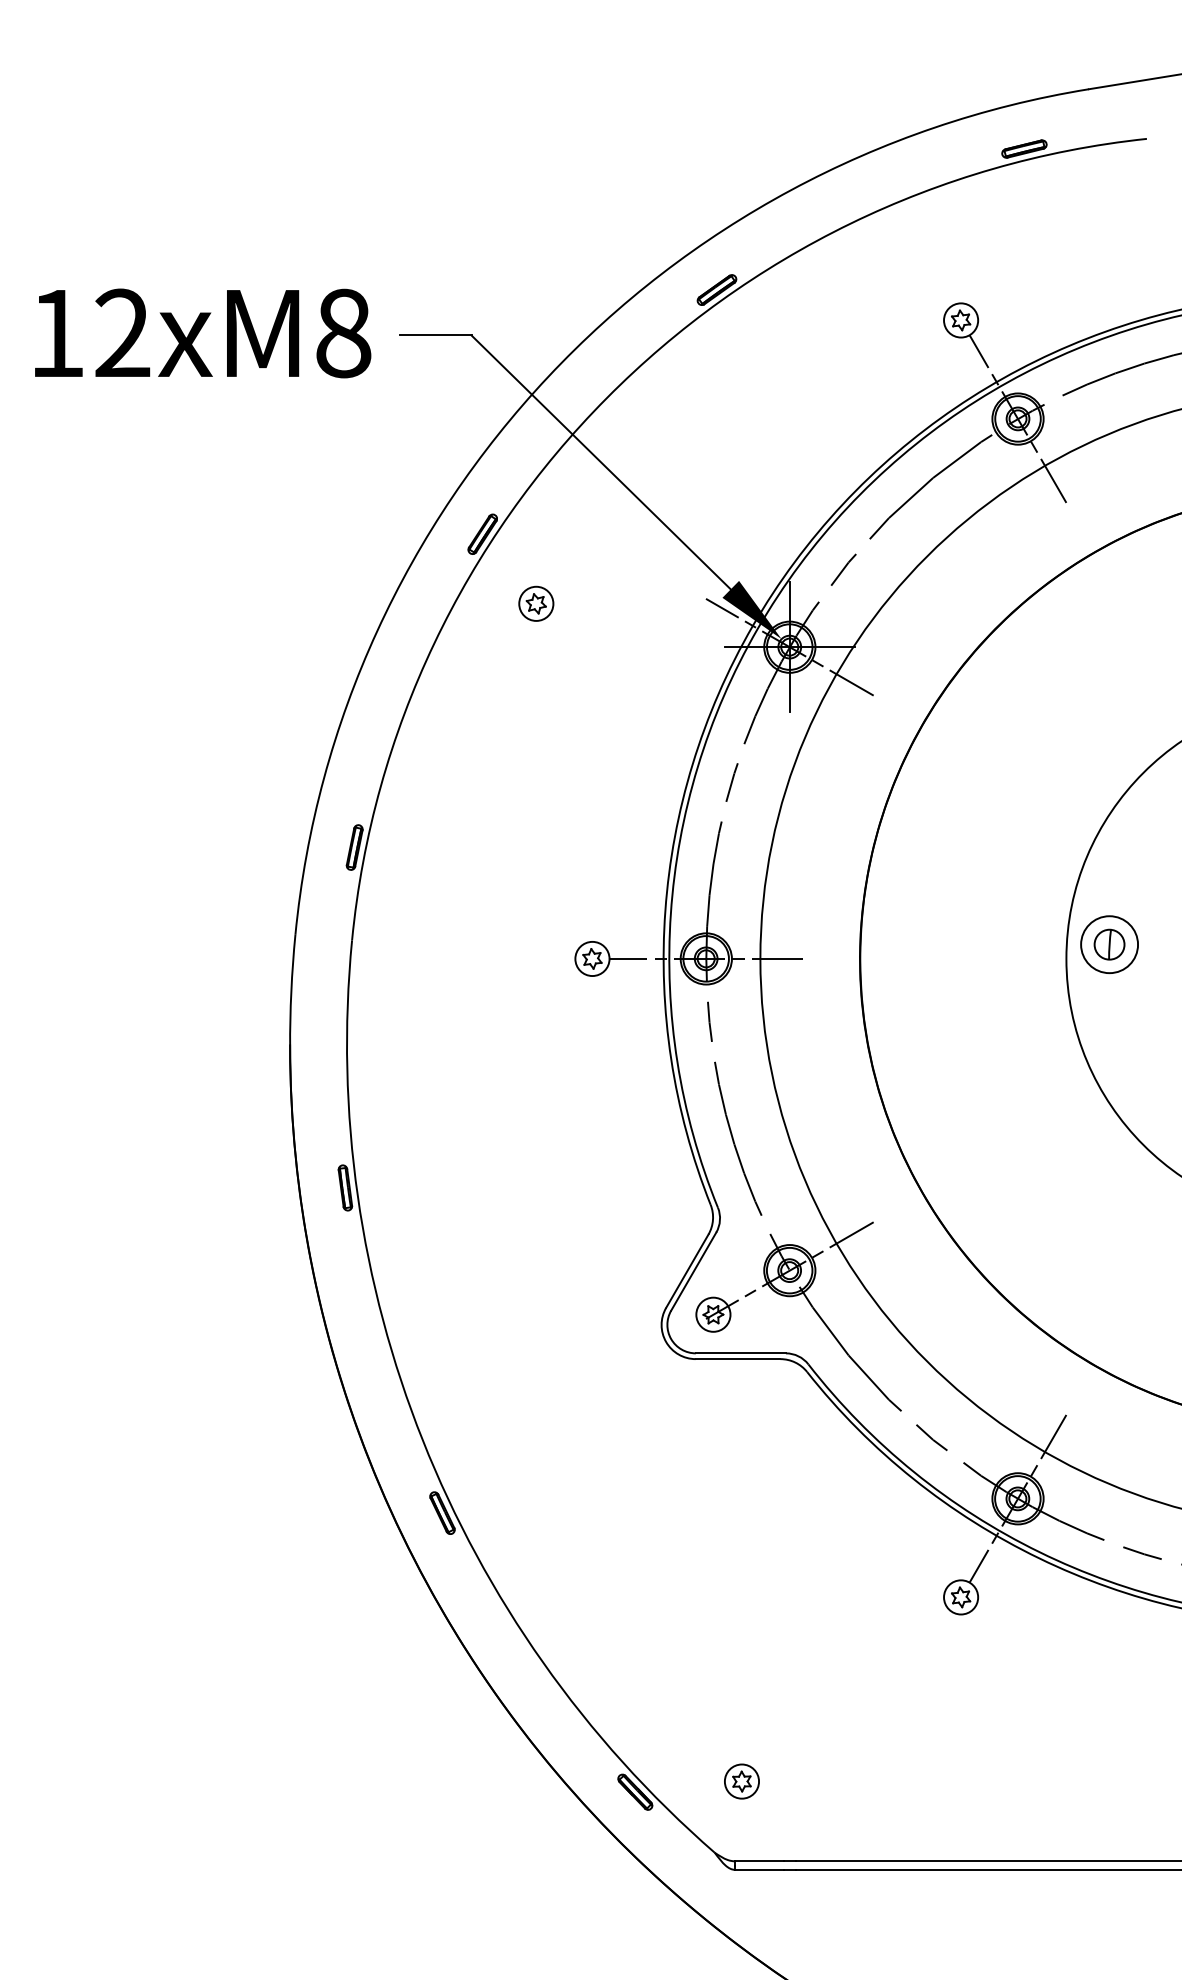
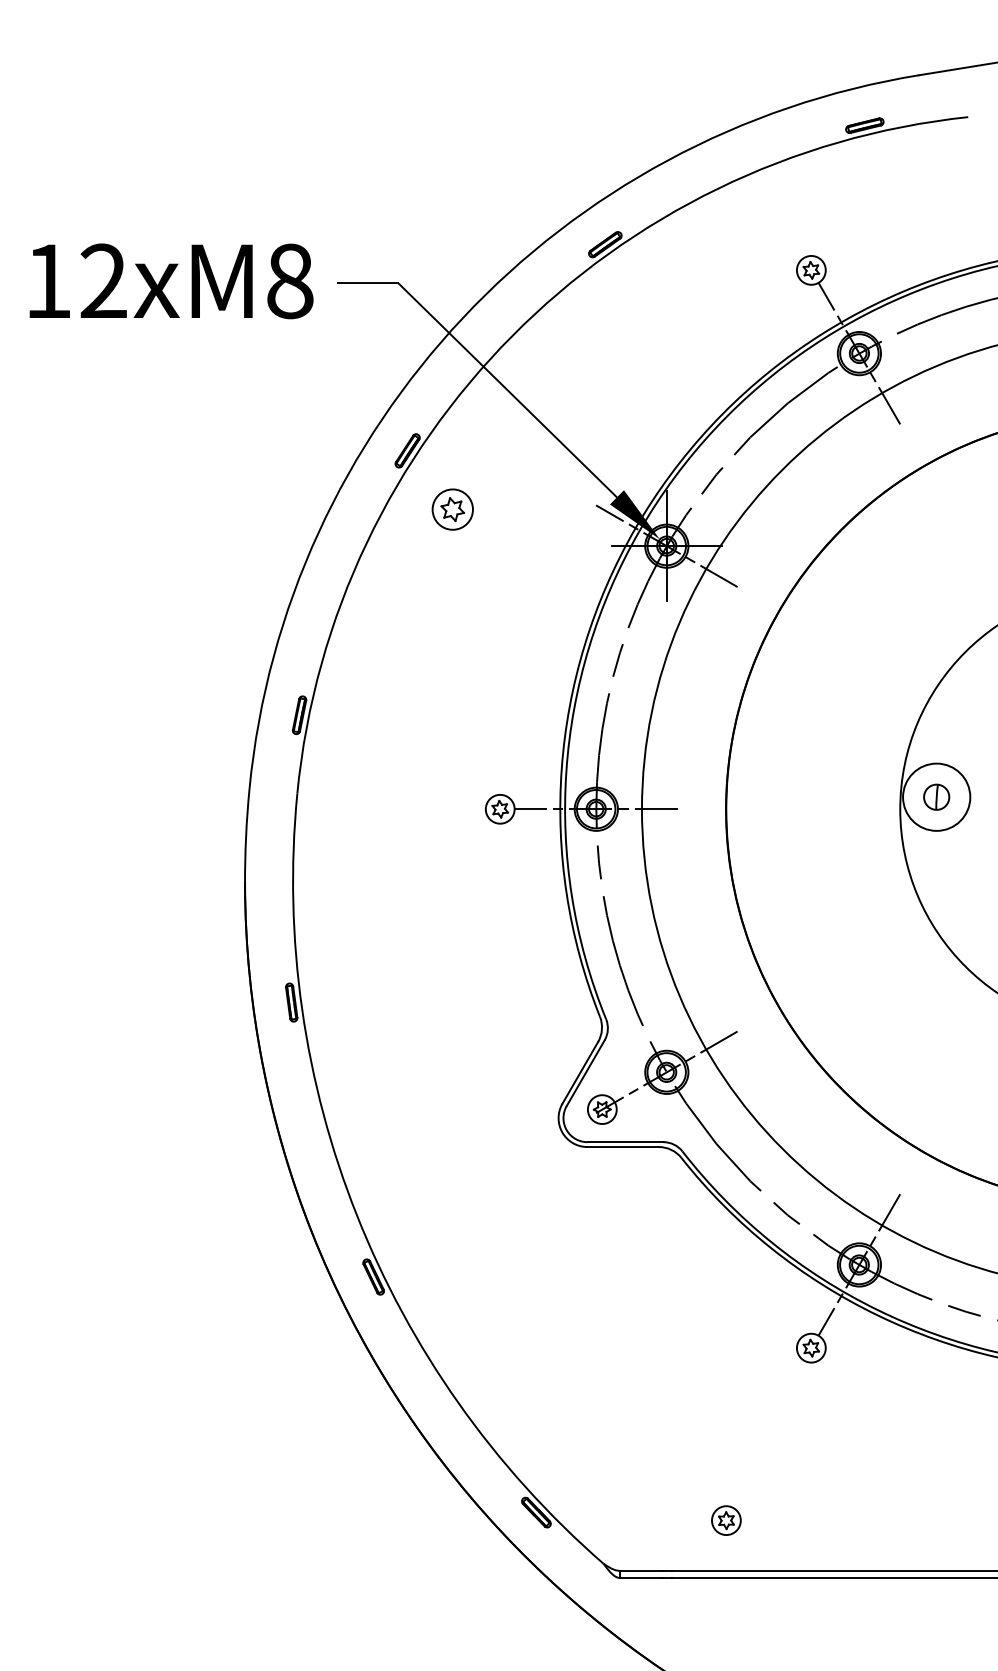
part: (535, 603) -> (452, 509), size x1.4
circle: (1109, 944) -> (936, 797), size x1.4
part: (742, 1781) -> (726, 1520), moved

